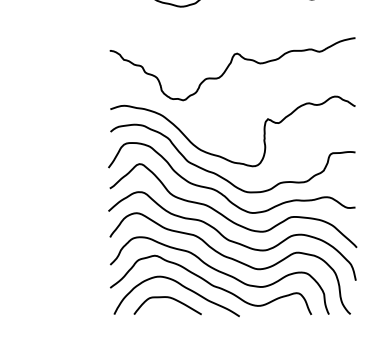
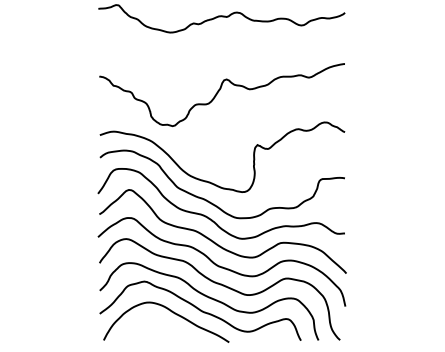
curve: (168, 298) -> (158, 324), removed

